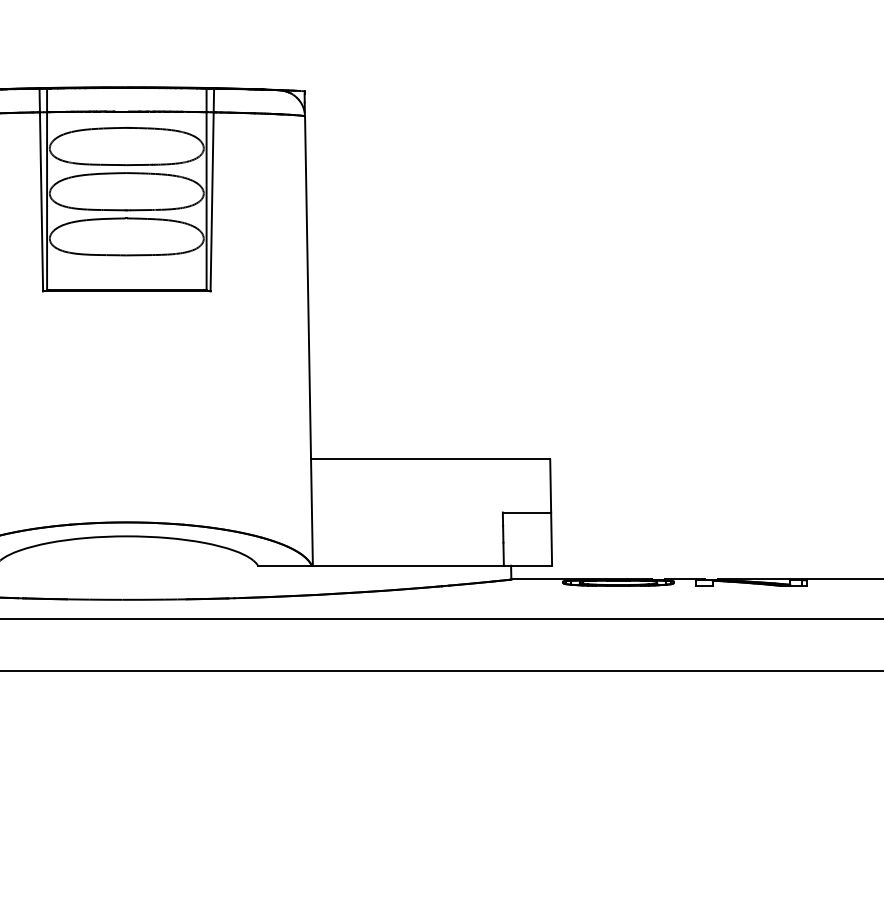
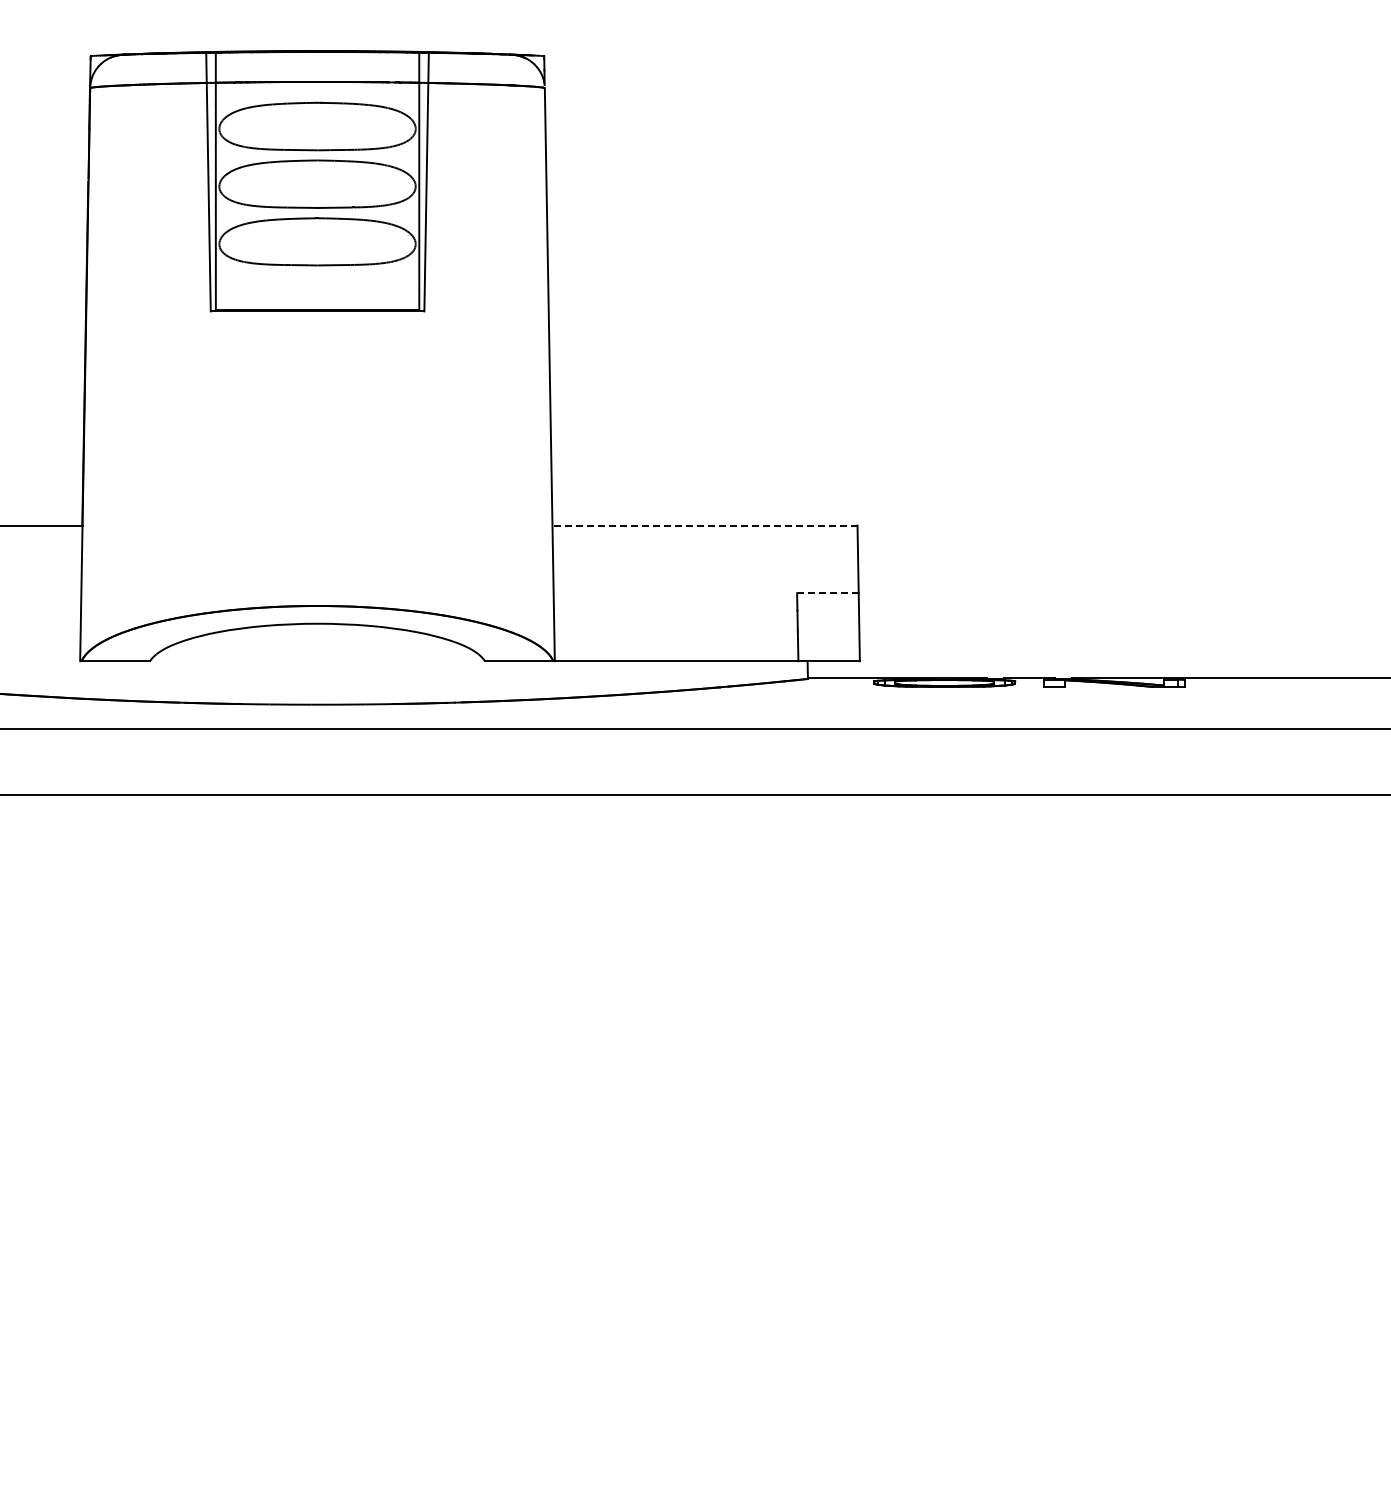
line: (431, 459) -> (705, 525), solid -> dashed
line: (526, 512) -> (827, 593), solid -> dashed

